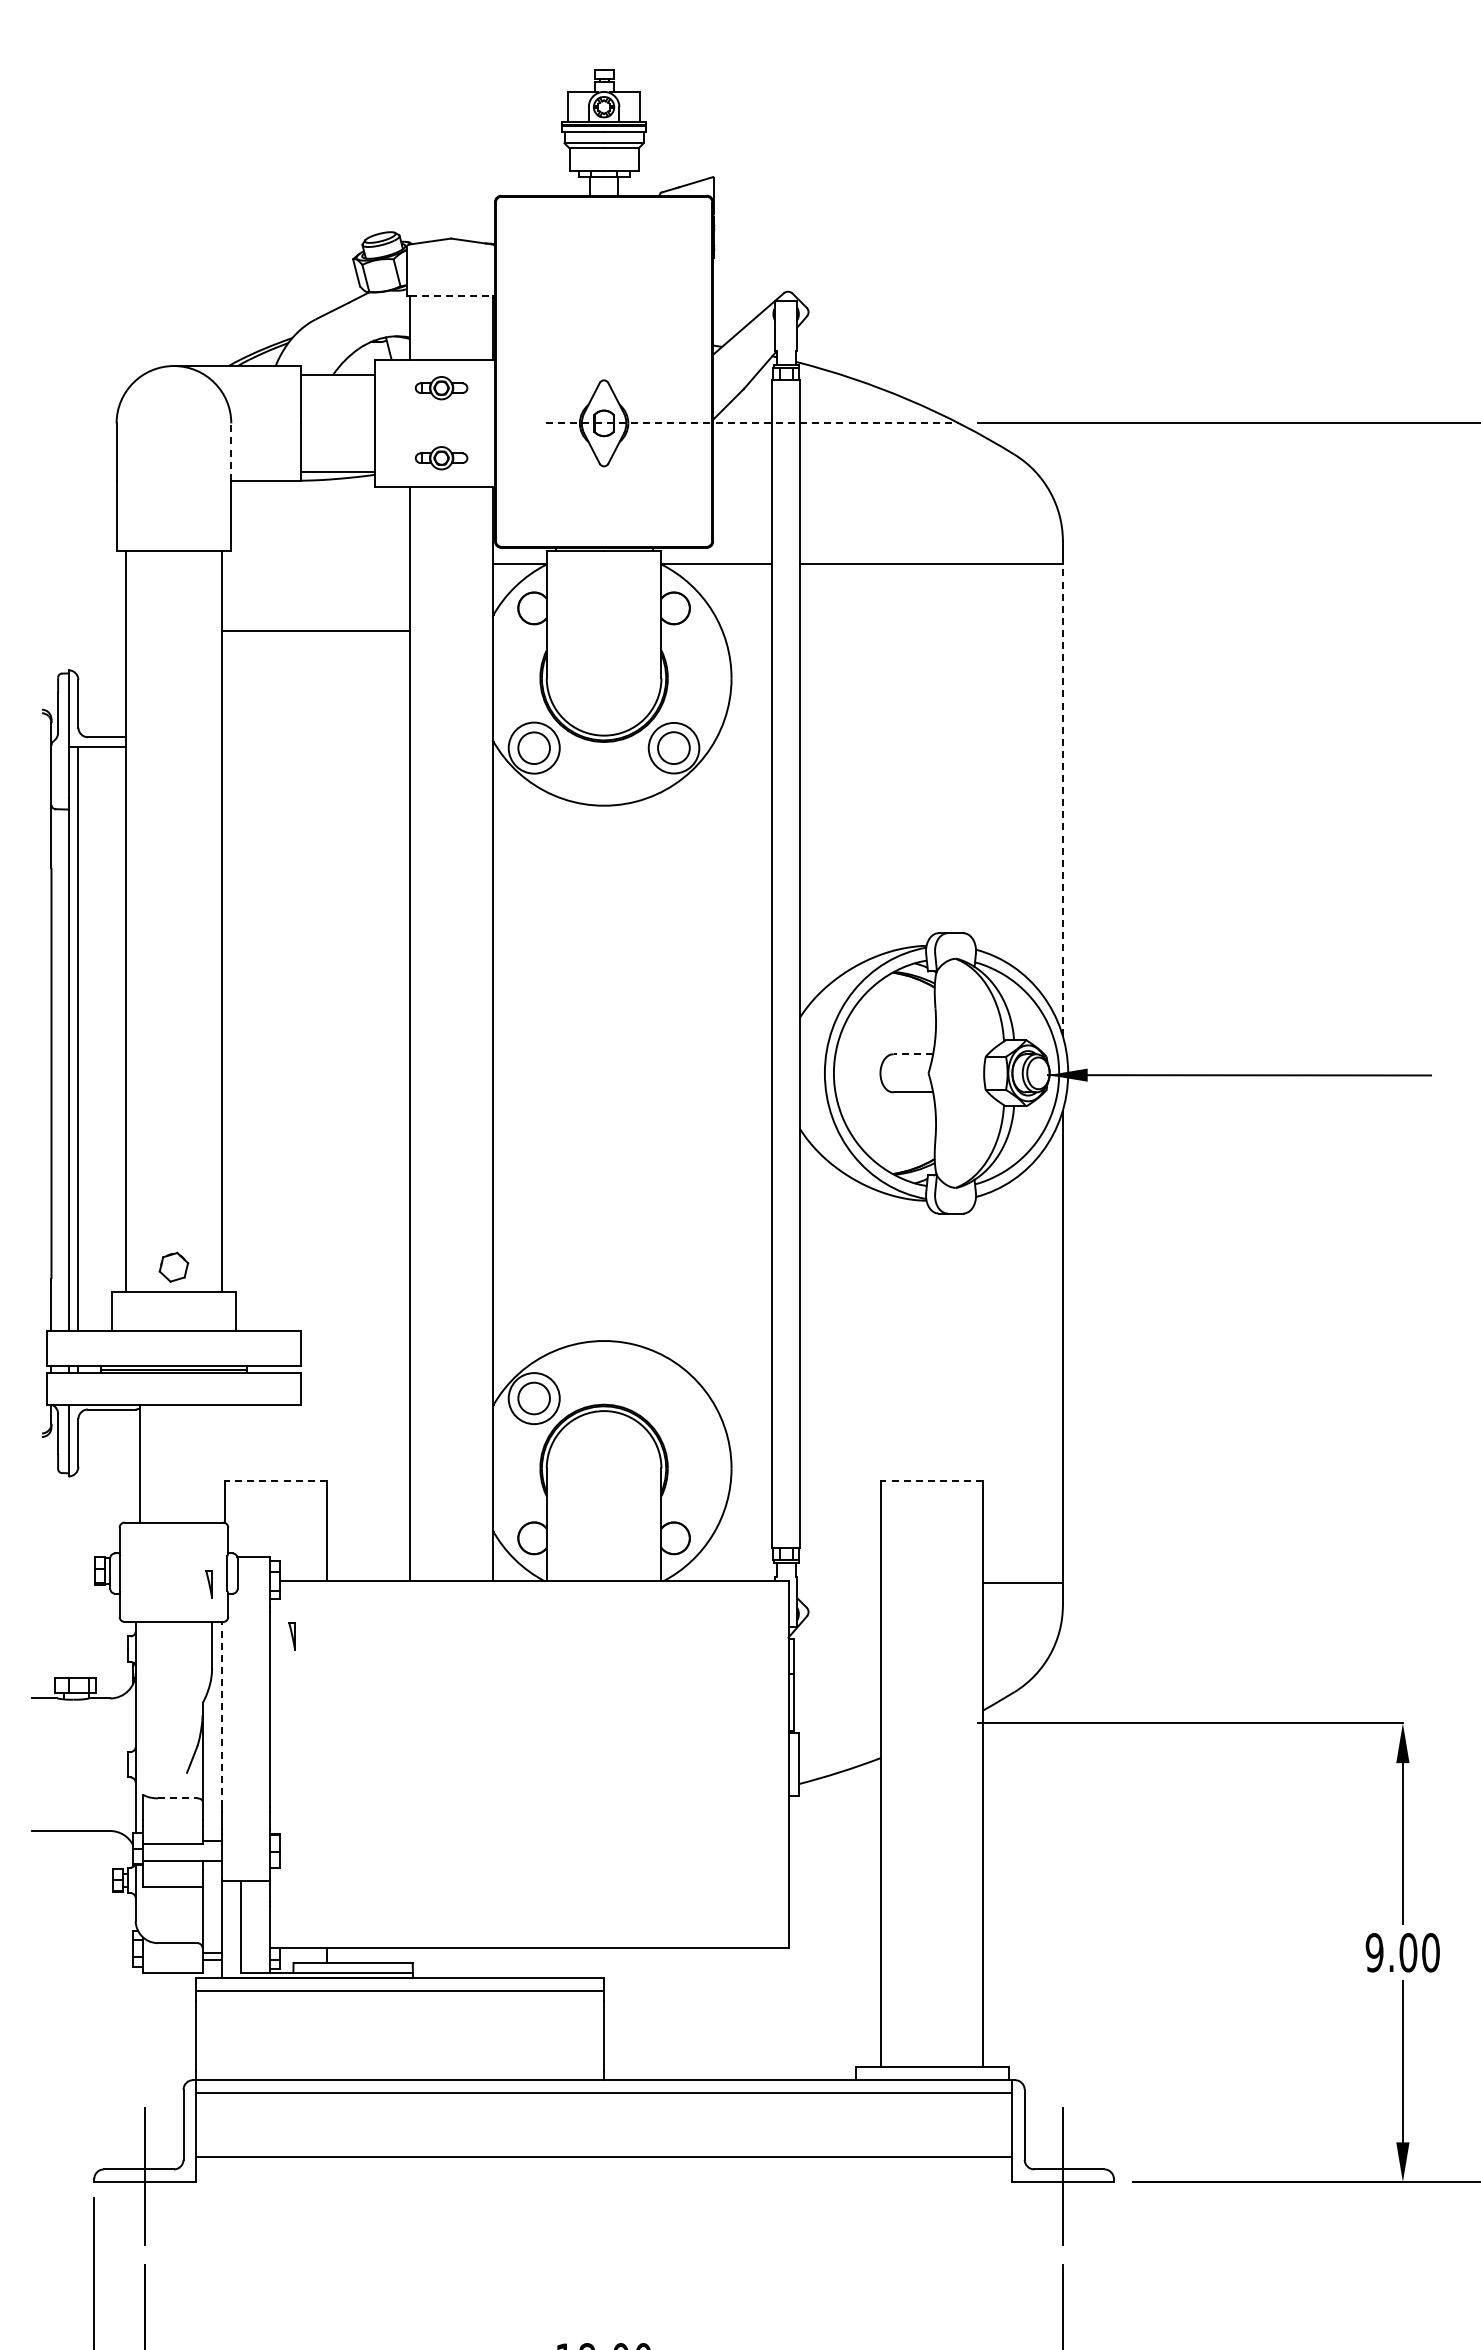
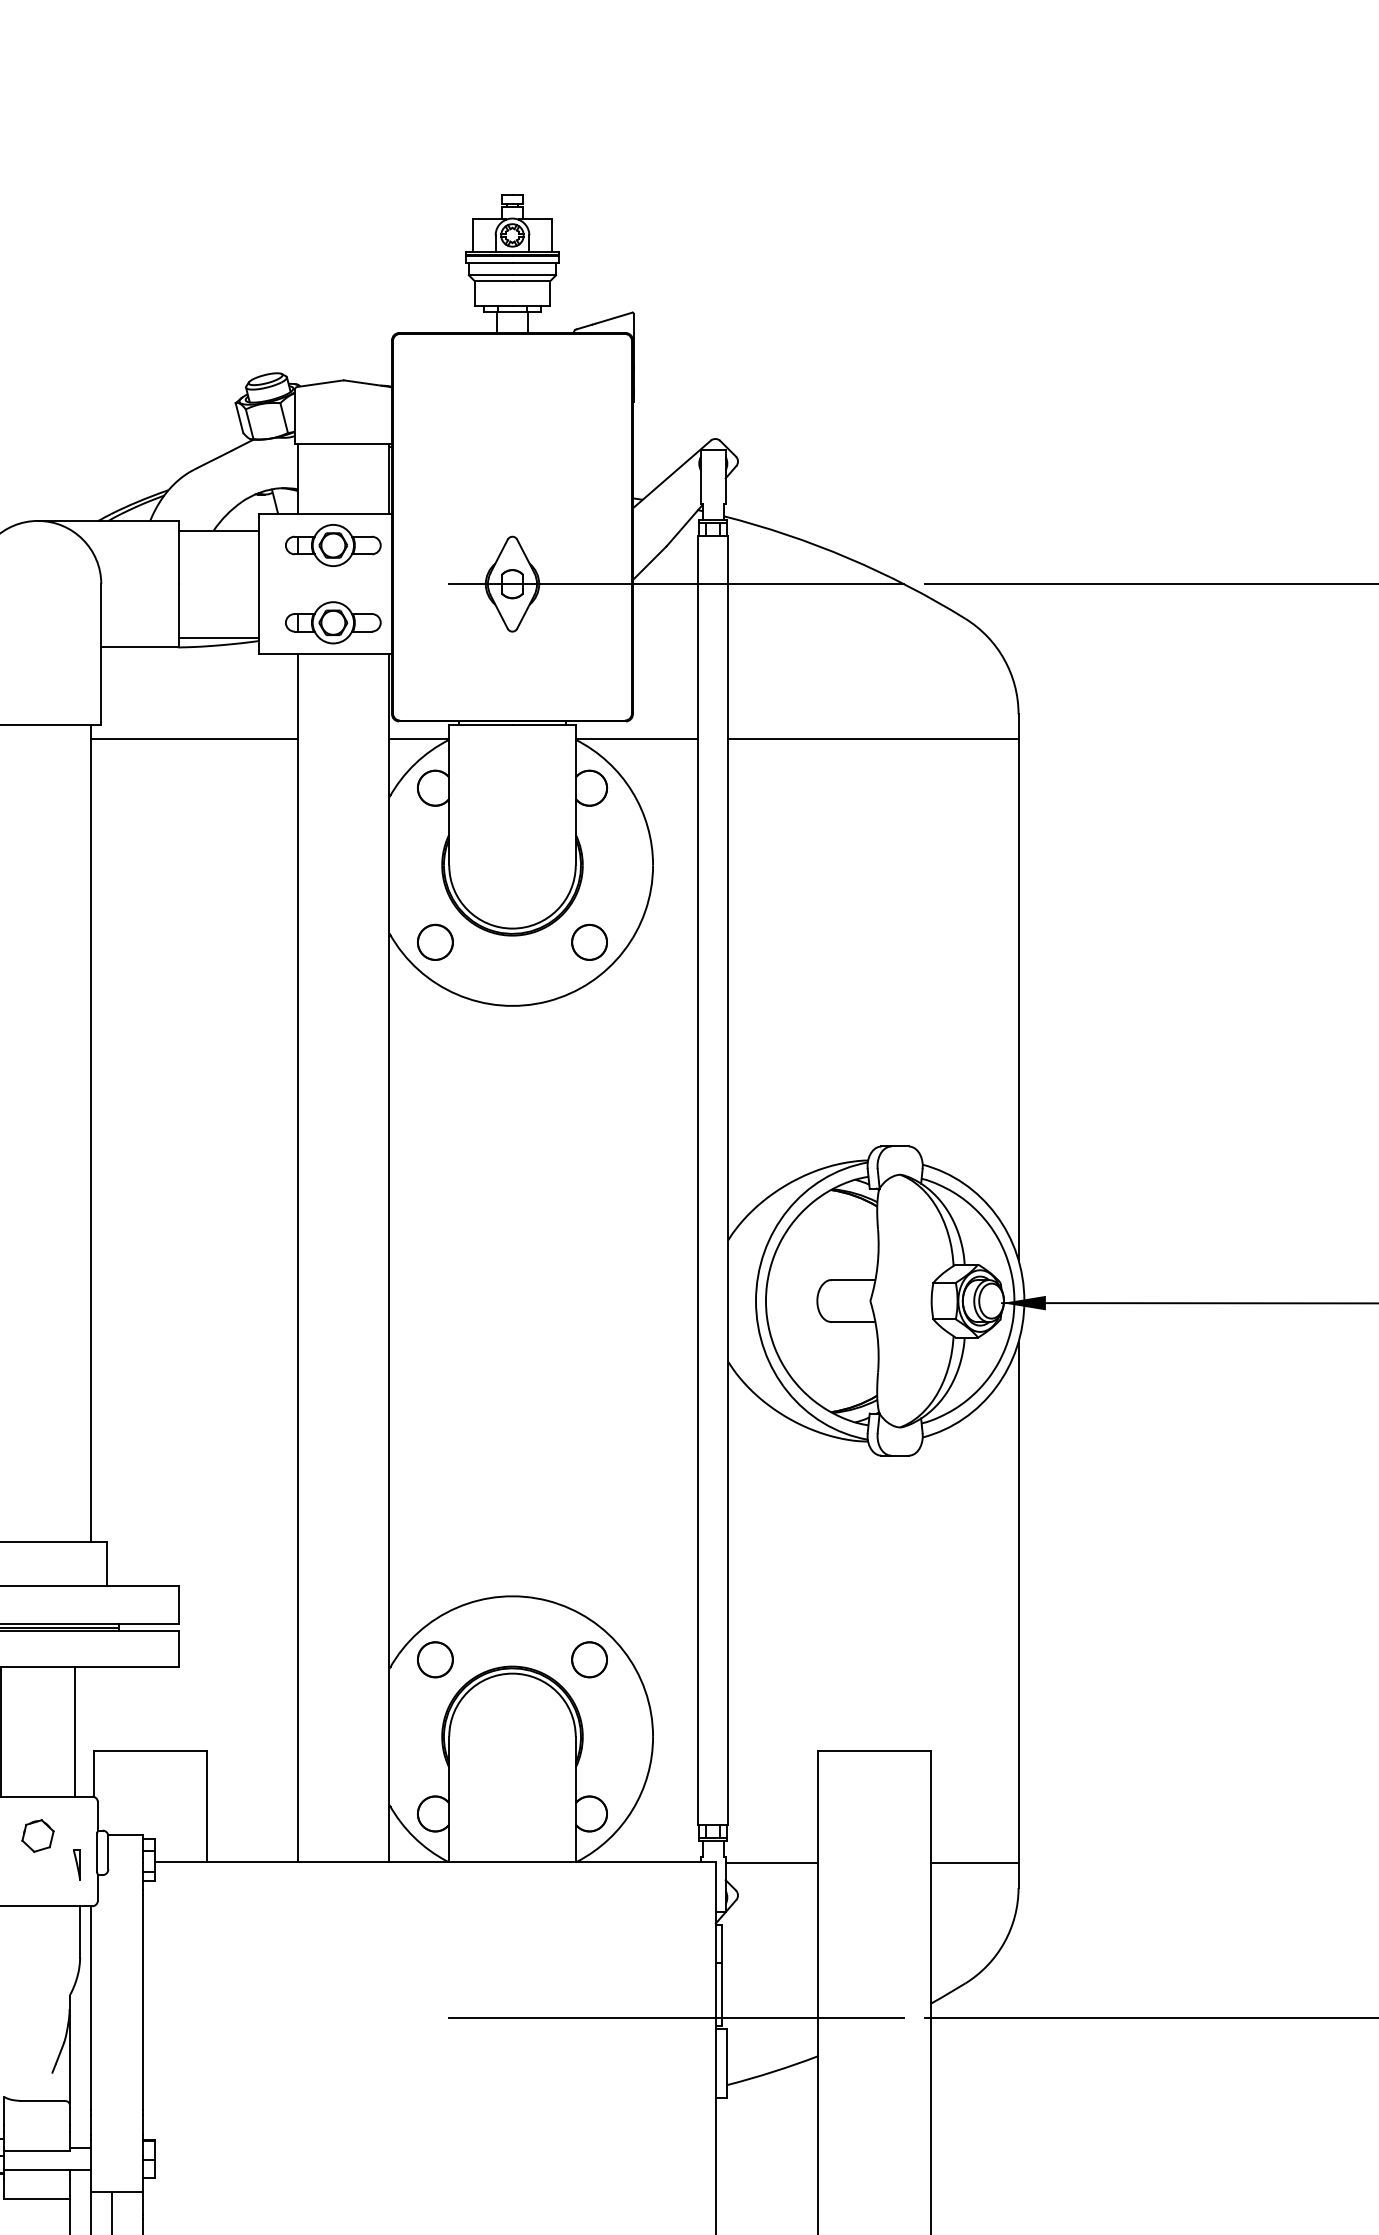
line: (451, 295) -> (344, 443), dashed -> solid
part: (441, 387) -> (333, 544), size x1.67
line: (752, 423) -> (676, 584), dashed -> solid
line: (231, 452) -> (101, 616), dashed -> solid
part: (441, 457) -> (333, 621), size x1.67
line: (315, 630) -> (194, 738), moved
circle: (534, 748) -> (435, 942), size x0.62
circle: (673, 748) -> (589, 942), size x0.62
line: (1062, 799) -> (1018, 999), dashed -> solid
line: (913, 1054) -> (853, 1280), dashed -> solid
part: (173, 1266) -> (37, 1835), moved
circle: (534, 1398) -> (435, 1659), size x0.62
part: (673, 1398) -> (589, 1659), added
line: (207, 1463) -> (75, 1731), added
line: (275, 1481) -> (150, 1751), dashed -> solid
line: (932, 1481) -> (874, 1751), dashed -> solid
line: (839, 1583) -> (772, 1863), added
part: (291, 1636) -> (167, 1922), removed
line: (221, 1713) -> (90, 2007), dashed -> solid
line: (752, 1723) -> (676, 2018), added
line: (177, 1798) -> (41, 2100), dashed -> solid

